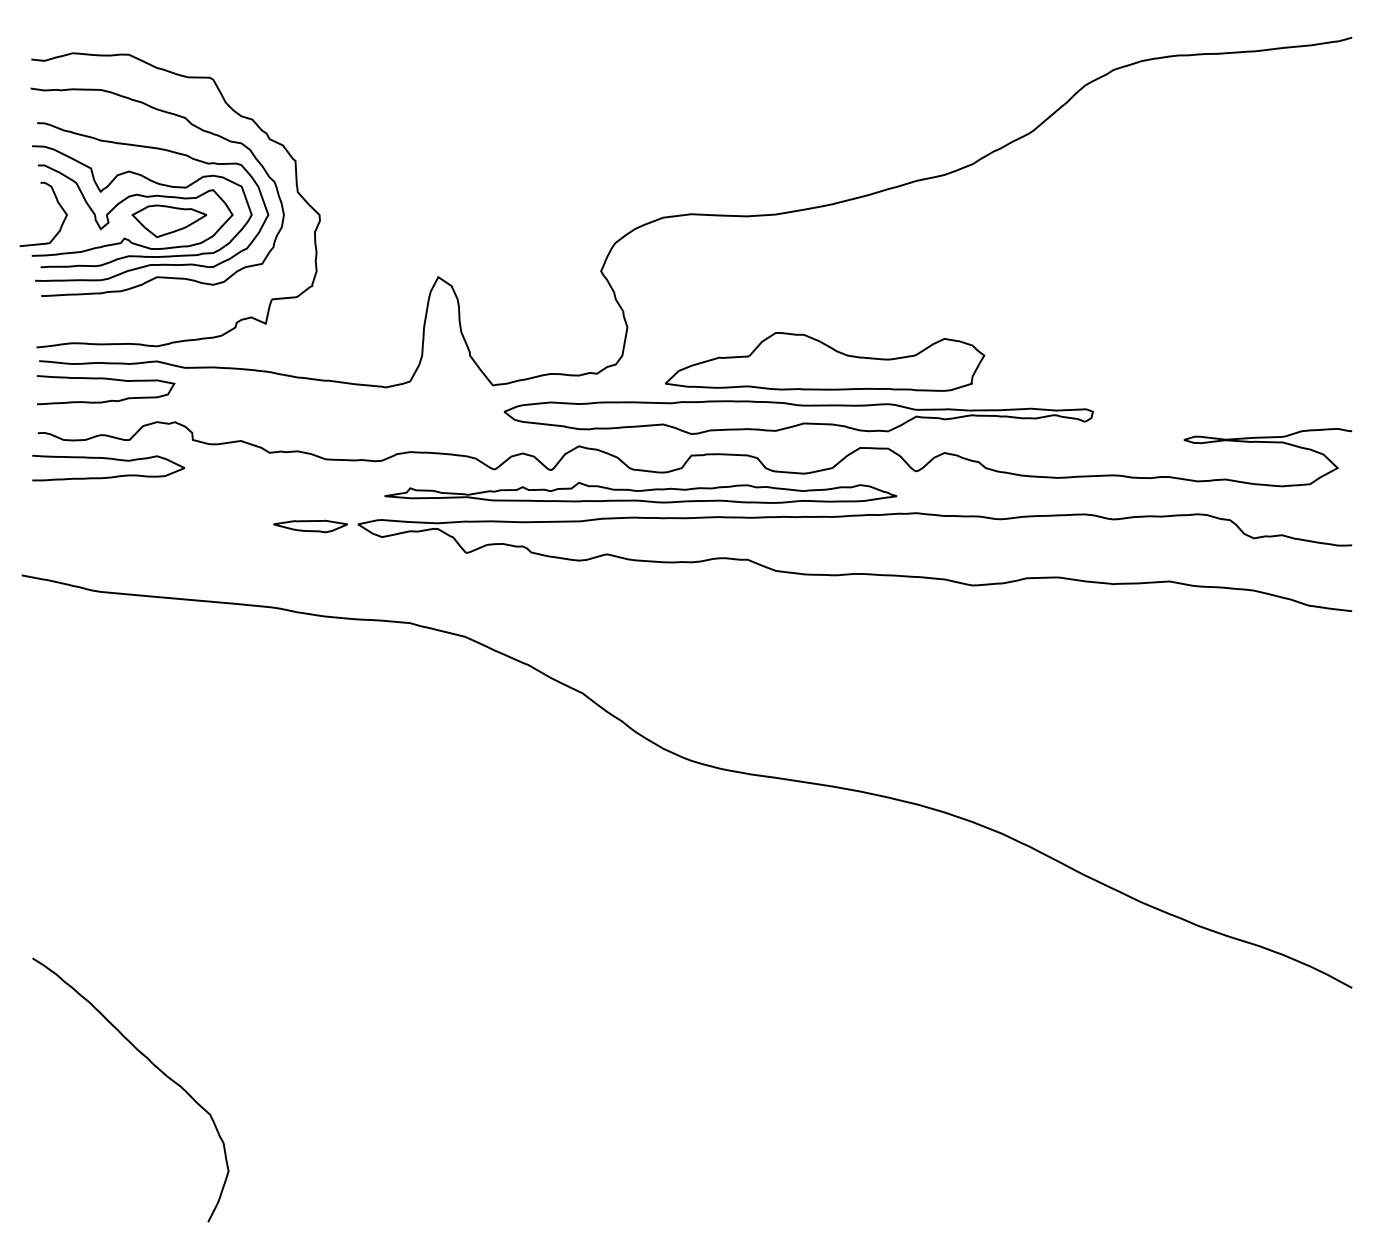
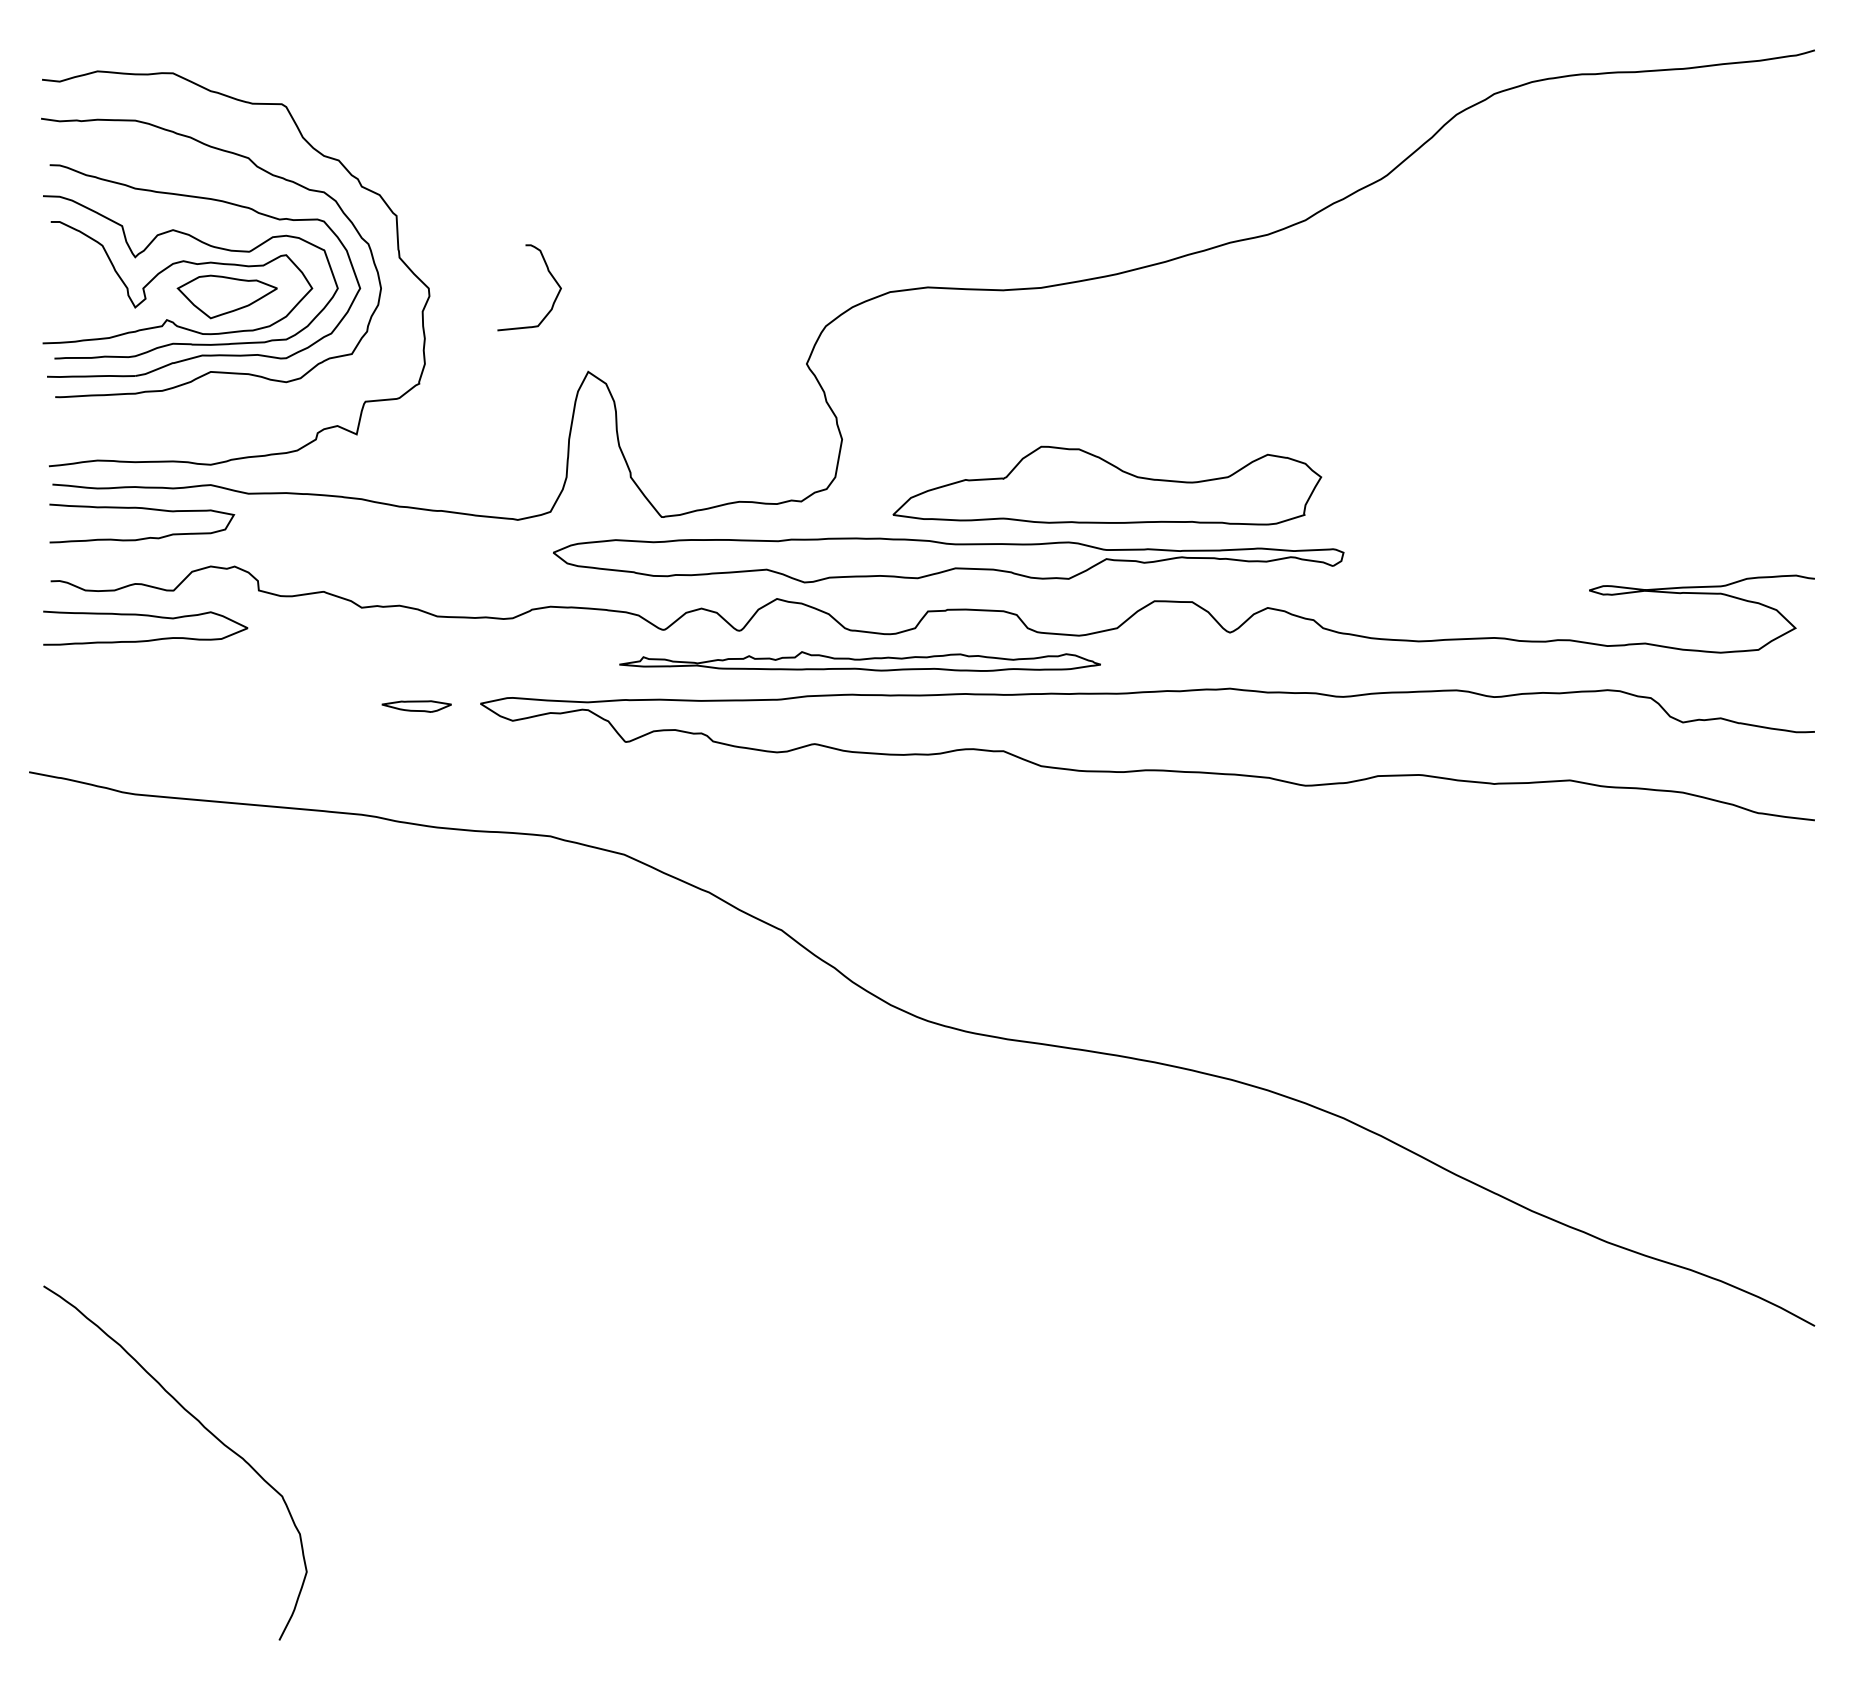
curve: (57, 203) -> (548, 273), moved
part: (798, 417) -> (948, 560), moved
part: (640, 492) -> (859, 660), size x0.7
part: (310, 526) -> (416, 706), size x0.7

